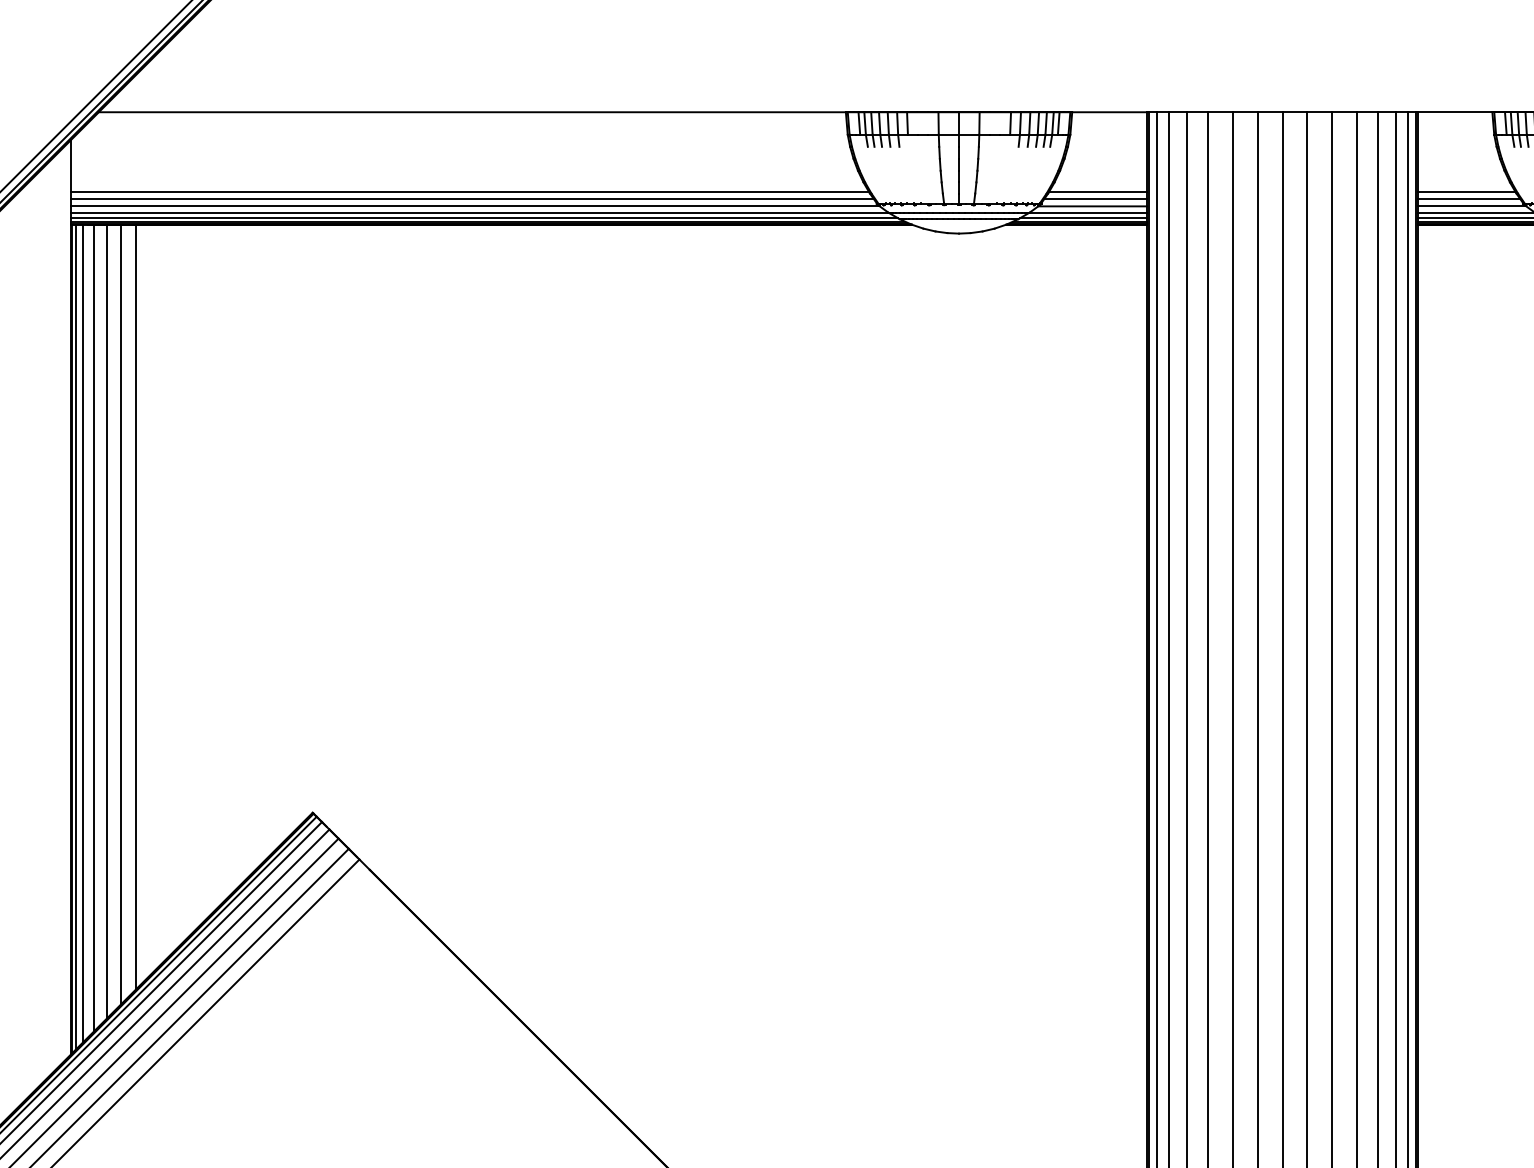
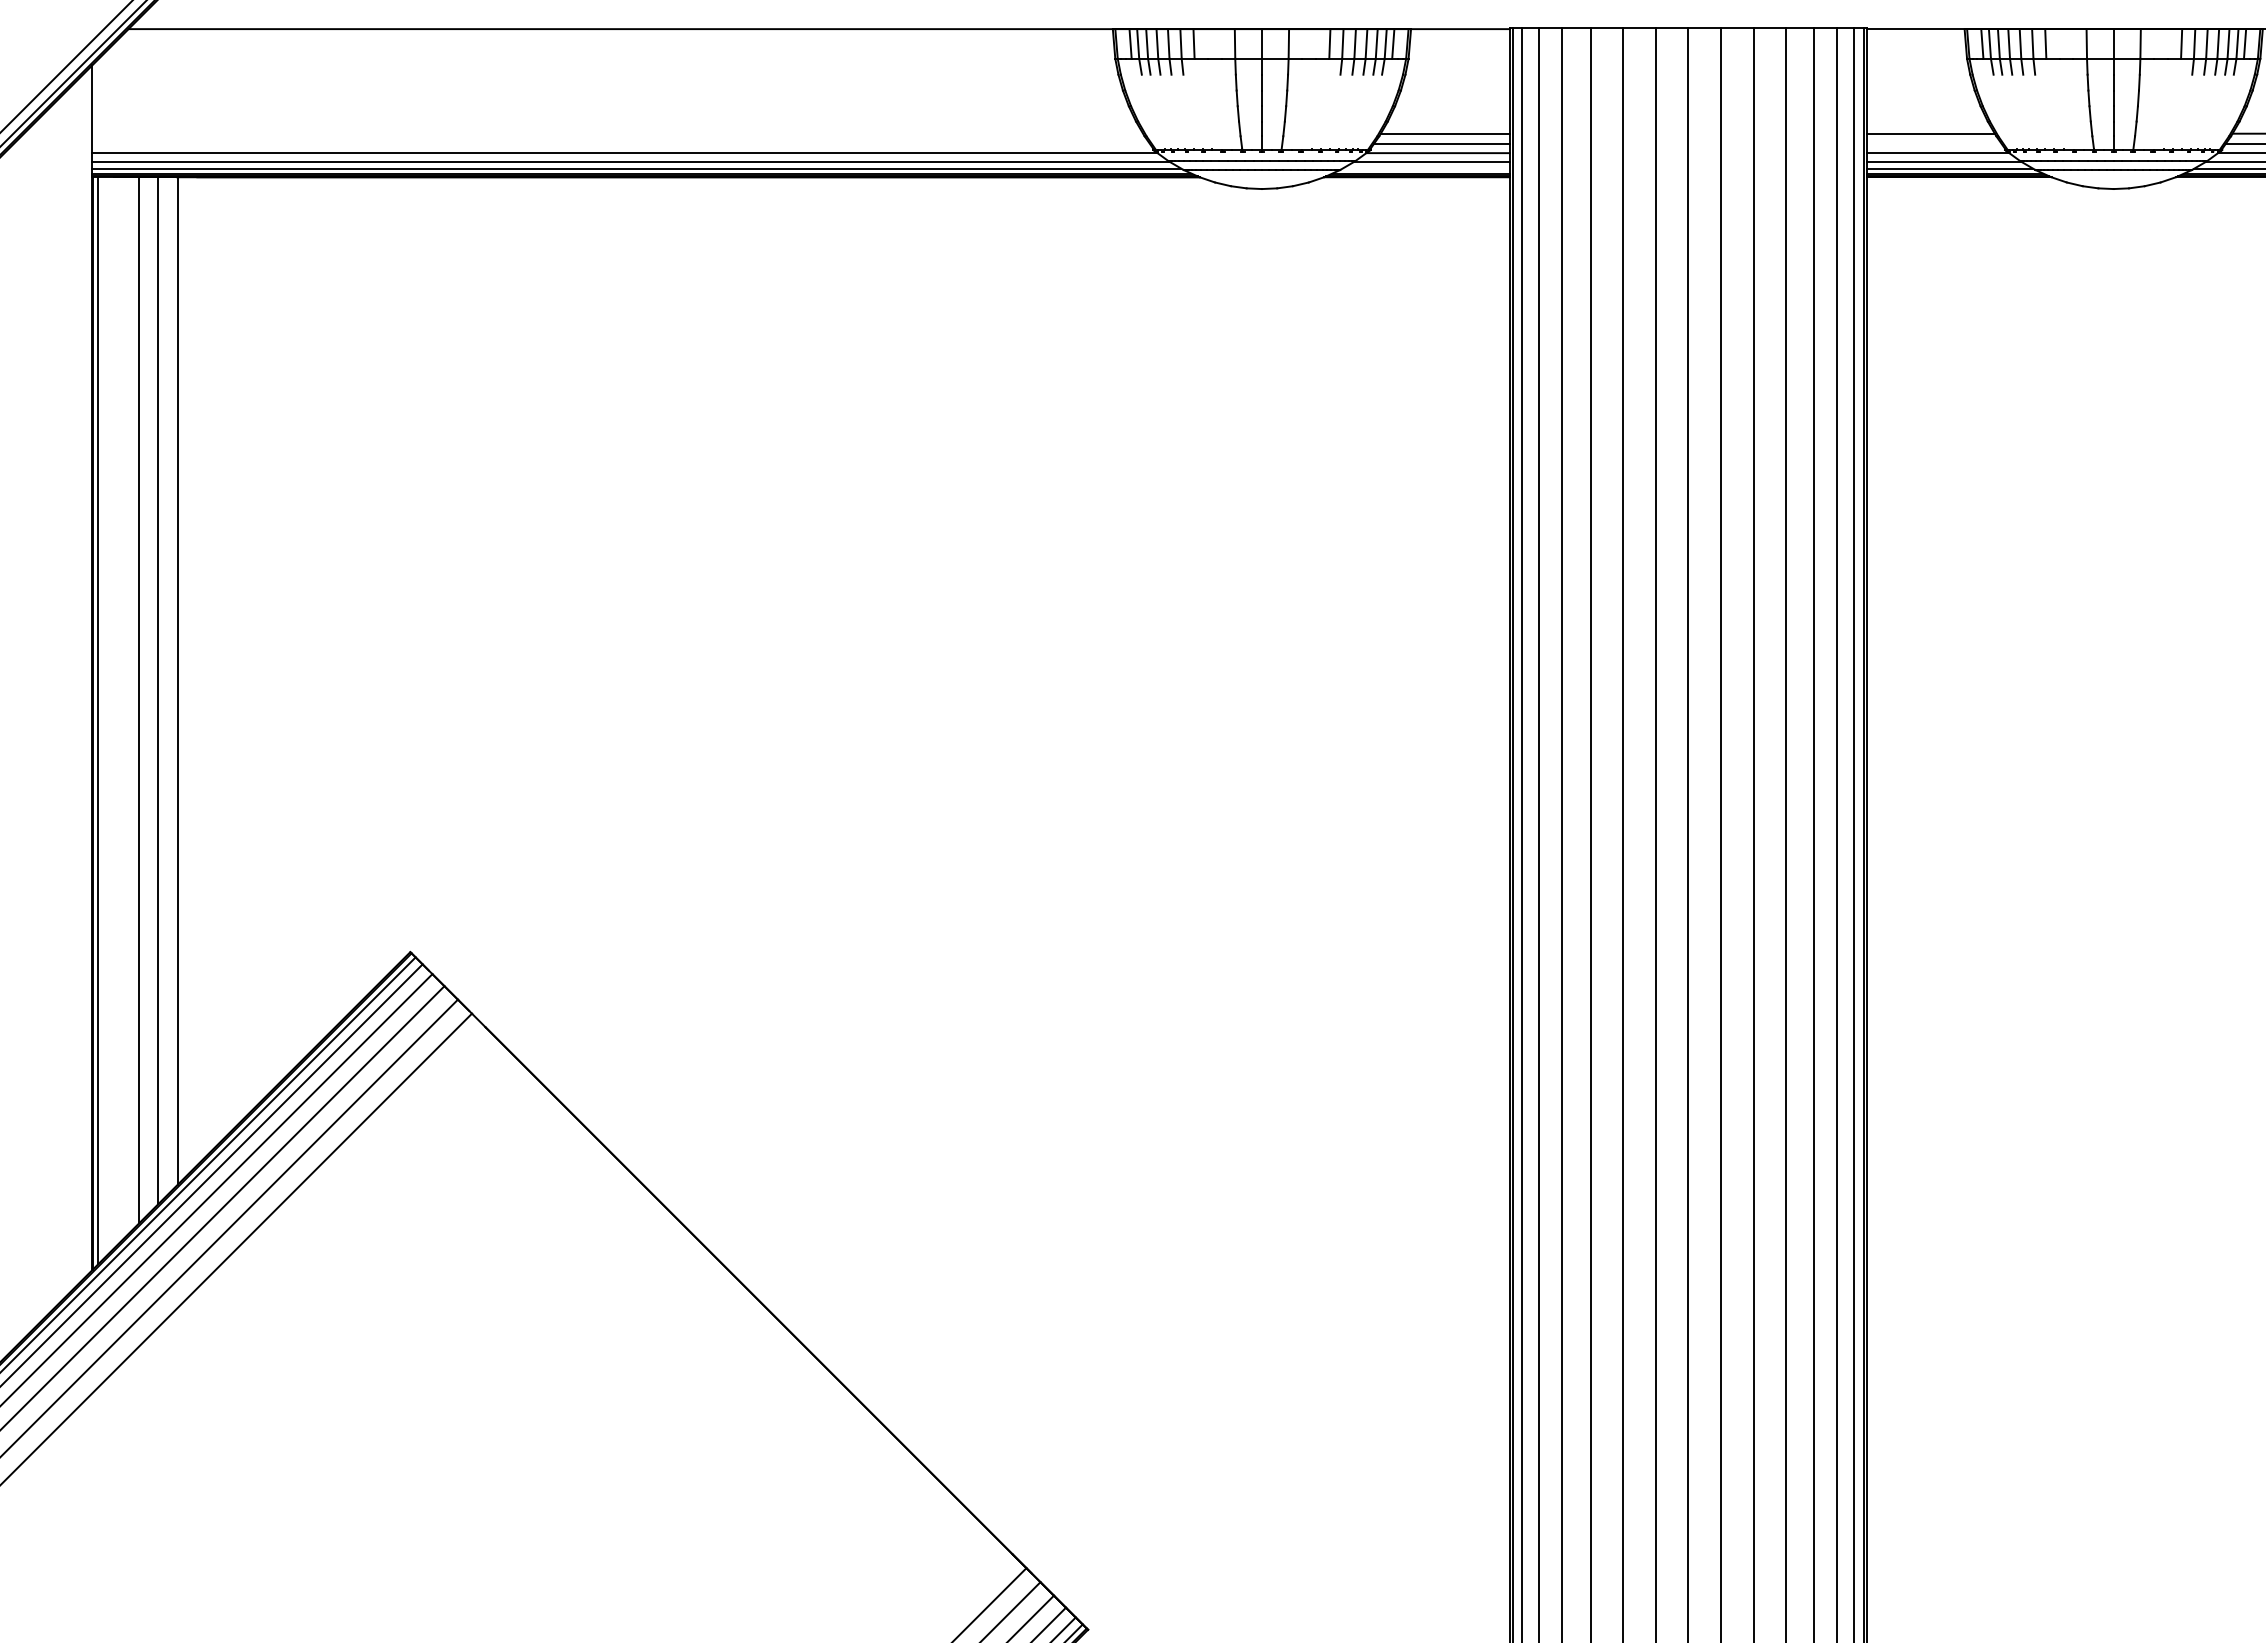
line: (469, 191) -> (617, 133), removed
line: (472, 199) -> (620, 143), removed
line: (1468, 199) -> (1933, 143), removed
line: (1083, 218) -> (1425, 168), removed
line: (94, 627) -> (122, 708), removed
line: (83, 633) -> (108, 715), removed

